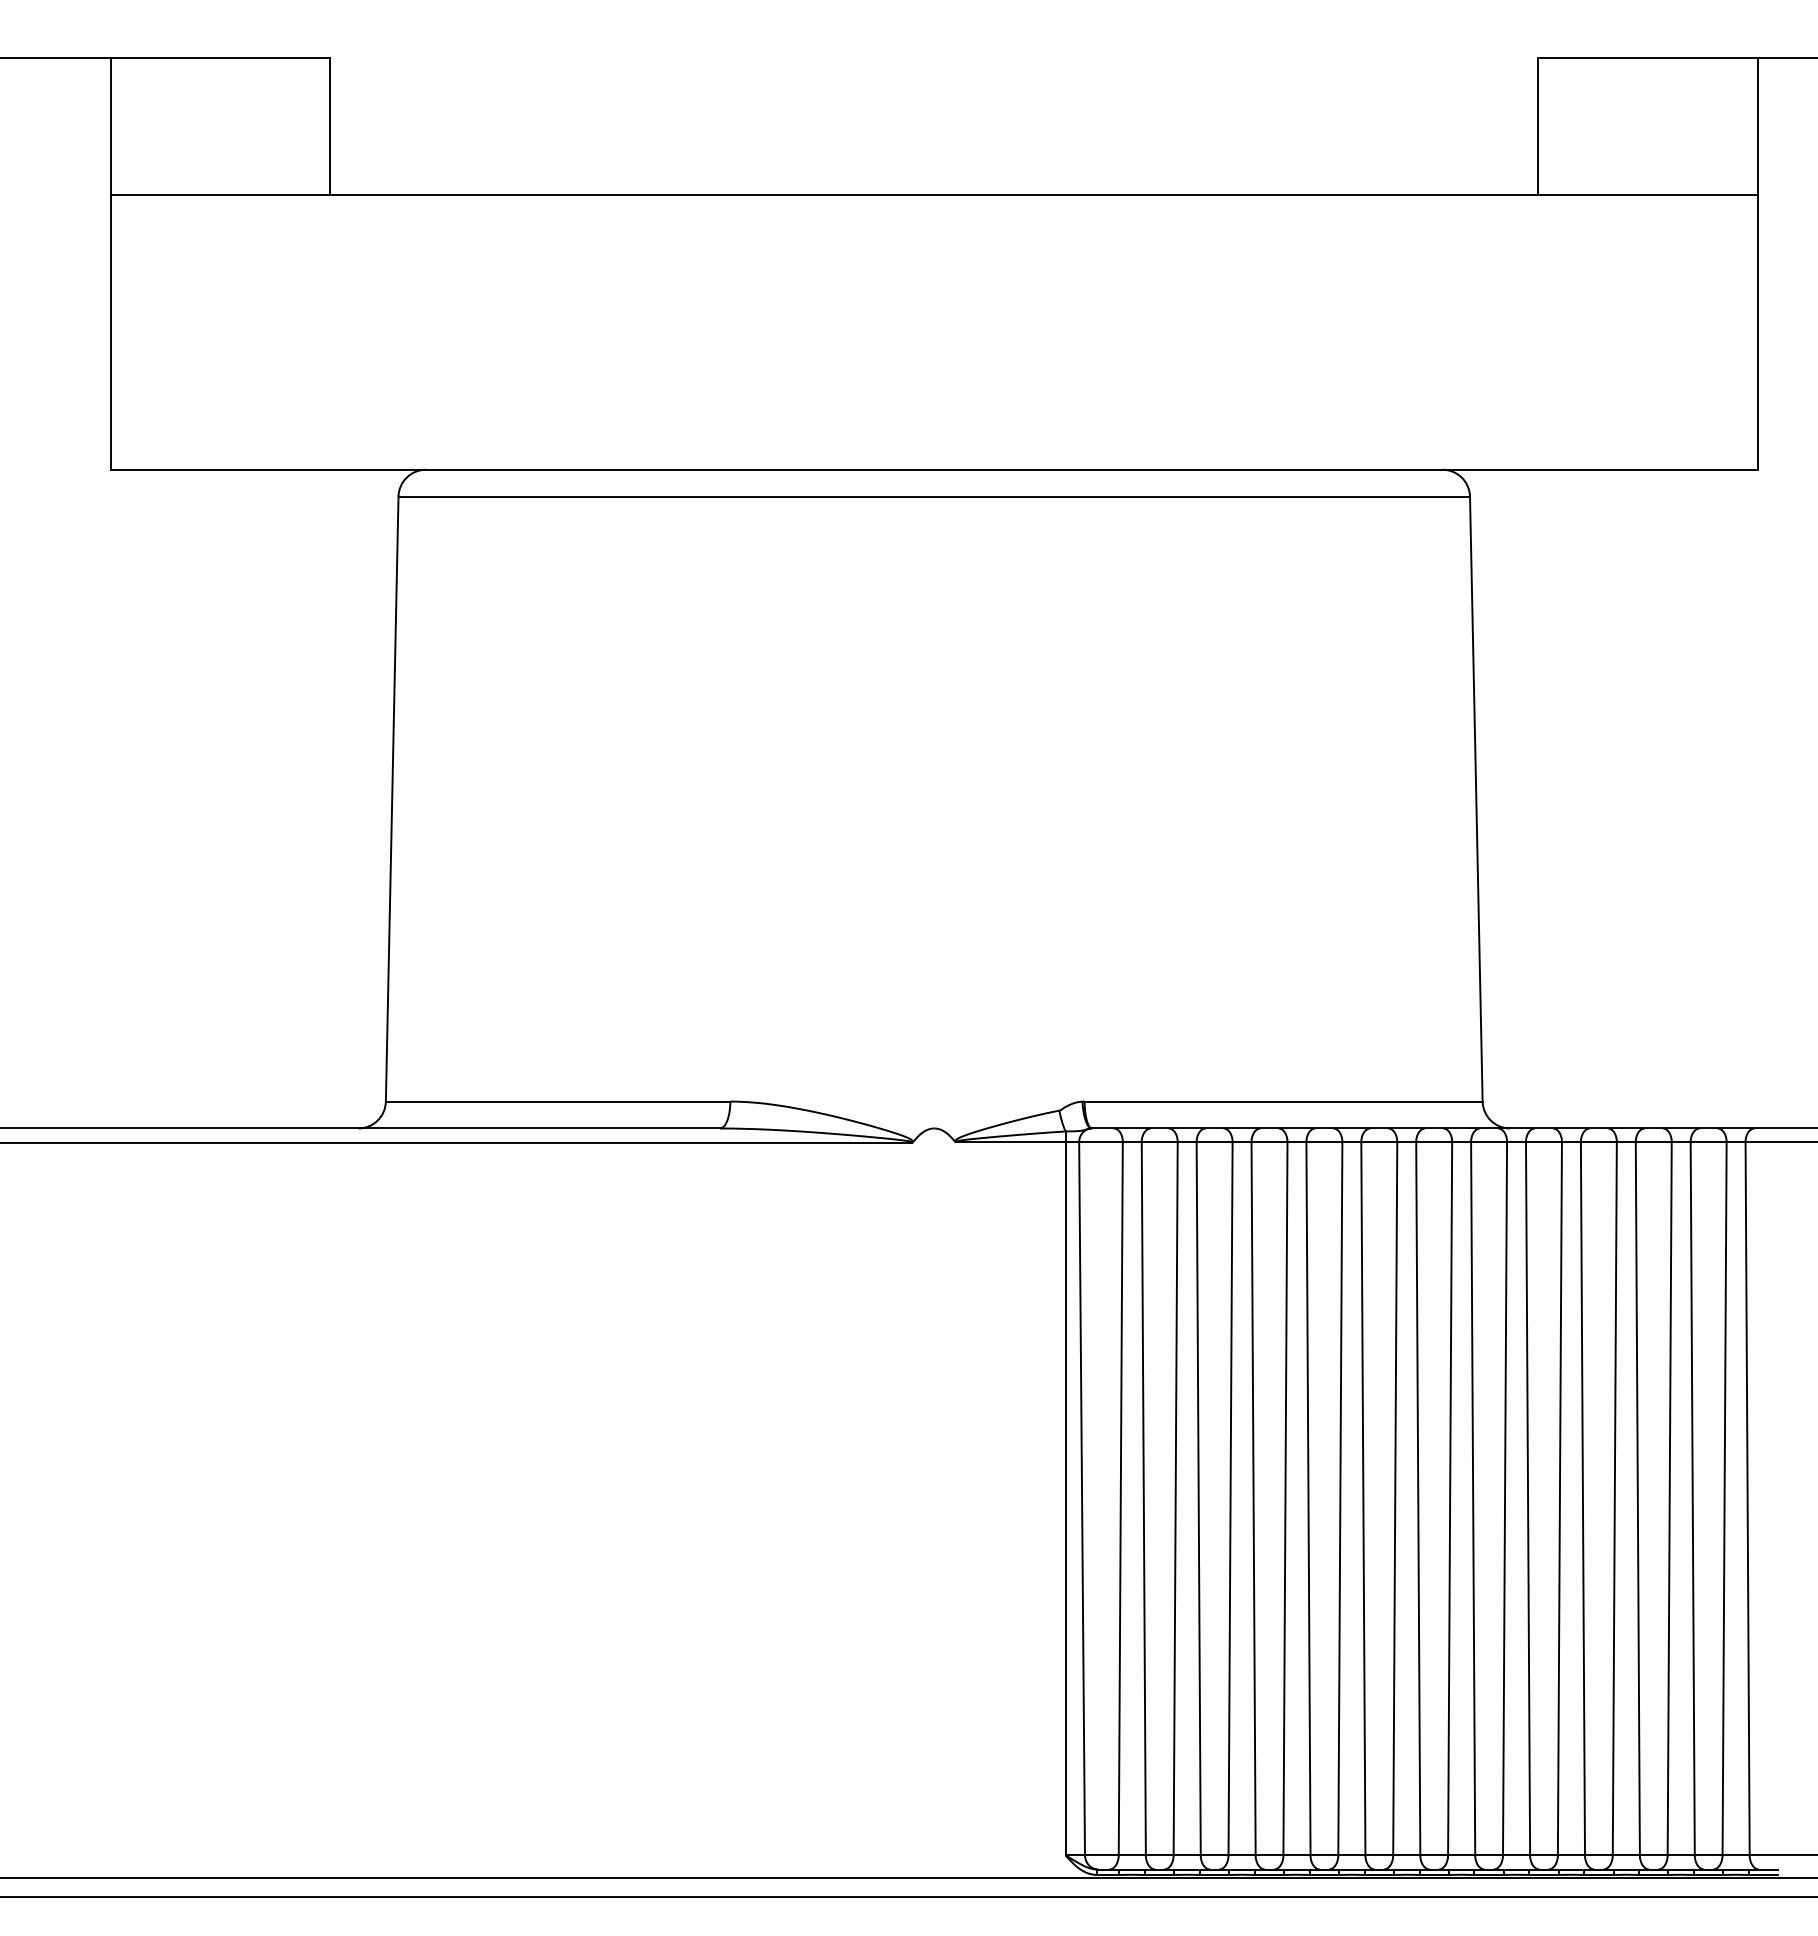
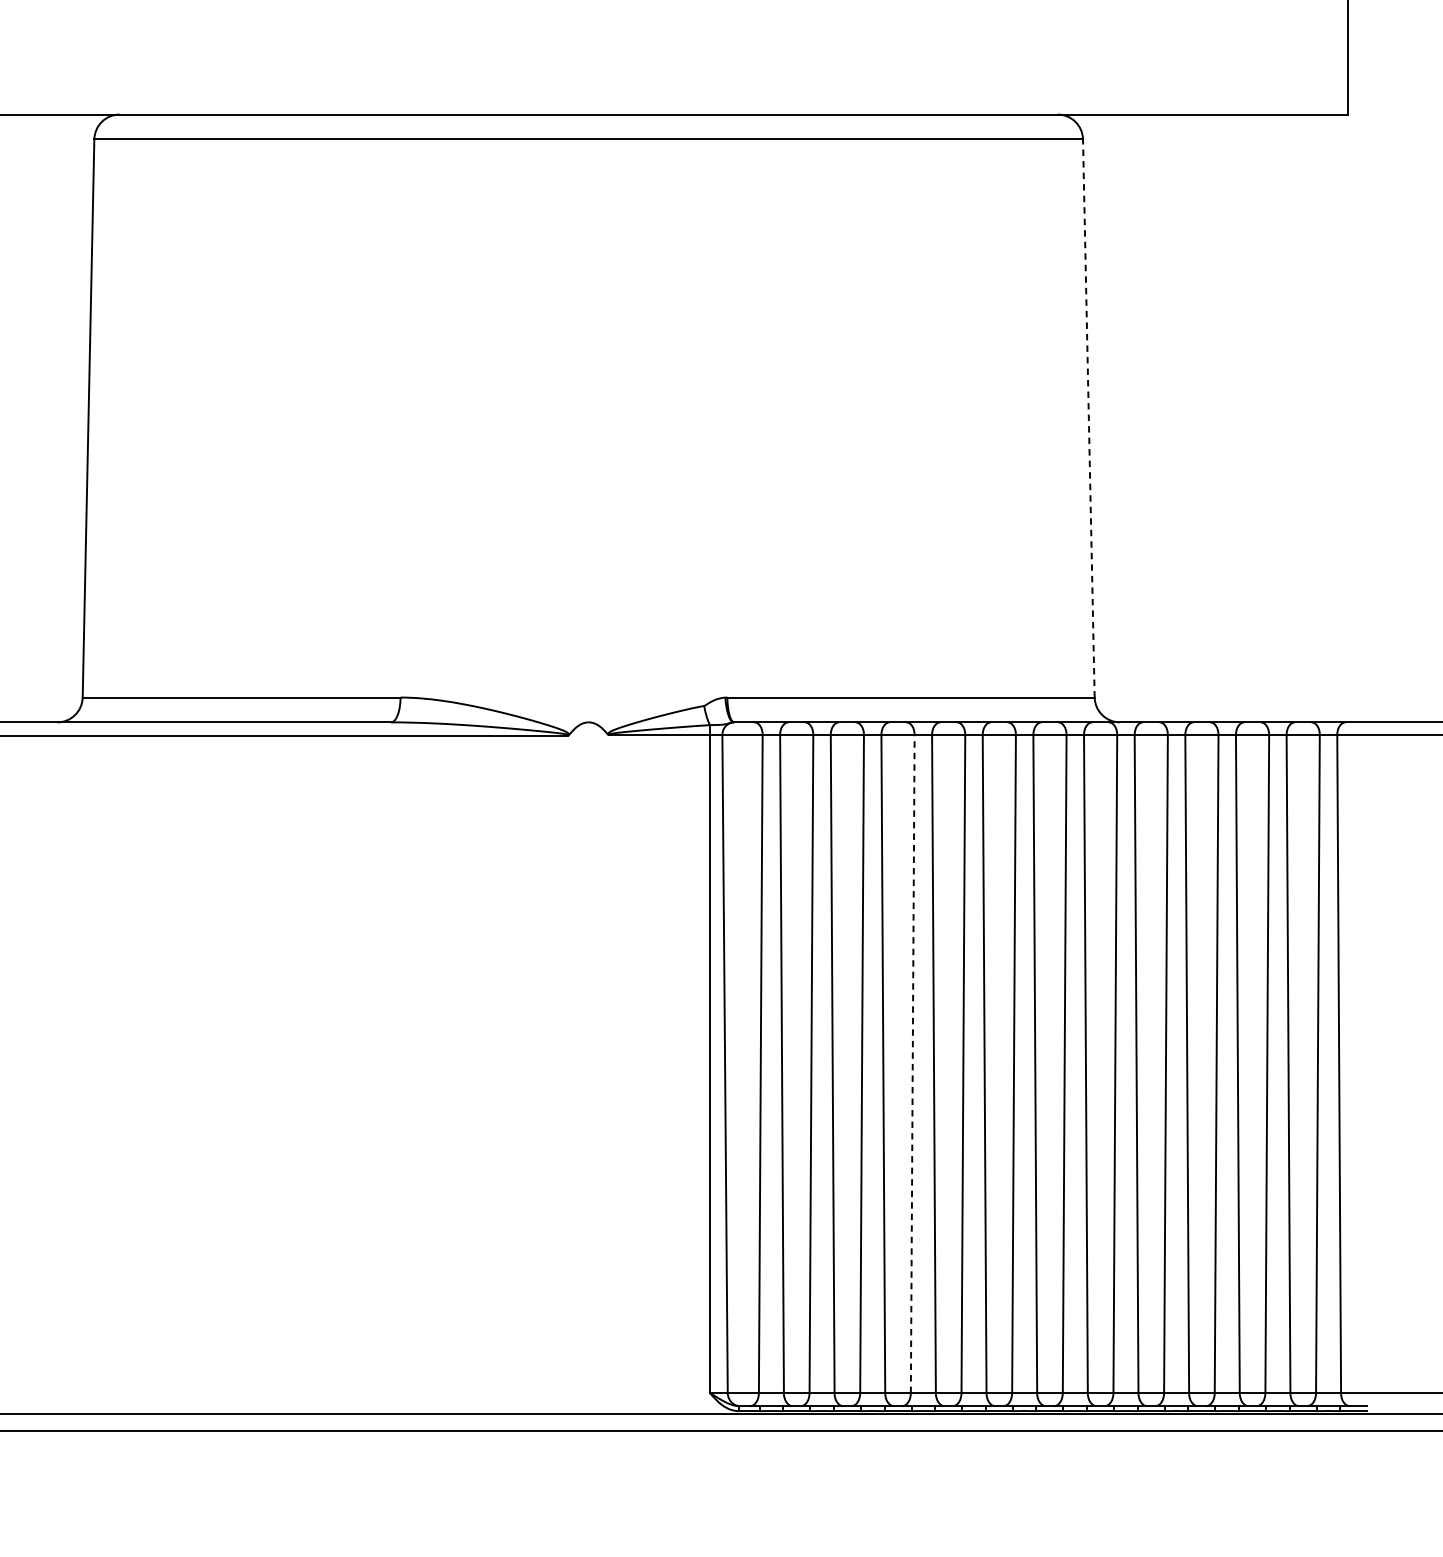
line: (1476, 799) -> (1089, 418), solid -> dashed
line: (1285, 1498) -> (912, 1063), solid -> dashed

